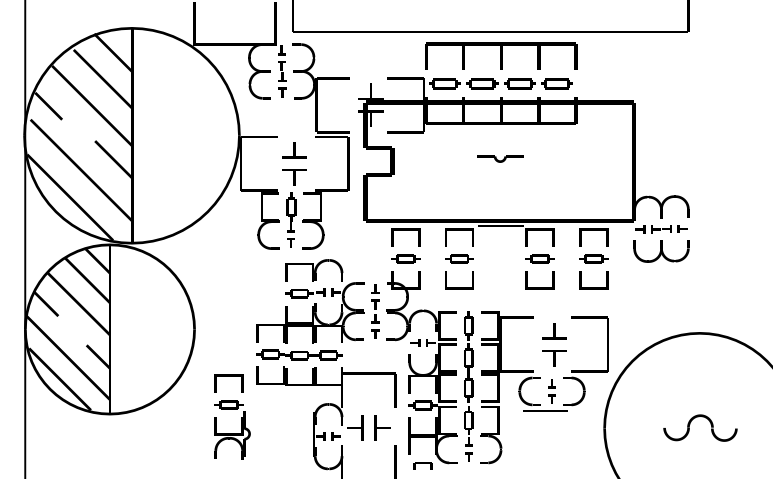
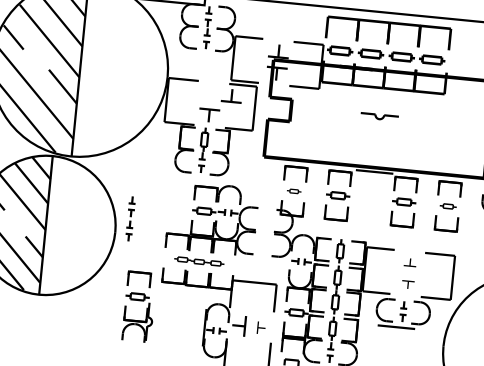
part: (294, 150) -> (232, 96), moved
part: (405, 258) -> (293, 190), size x0.6
part: (593, 258) -> (448, 206), size x0.7
part: (375, 311) -> (130, 218), moved
part: (554, 331) -> (410, 262), size x0.6
part: (299, 354) -> (199, 261), size x0.7
part: (554, 358) -> (408, 284), size x0.6
part: (382, 427) -> (261, 327), size x0.6

